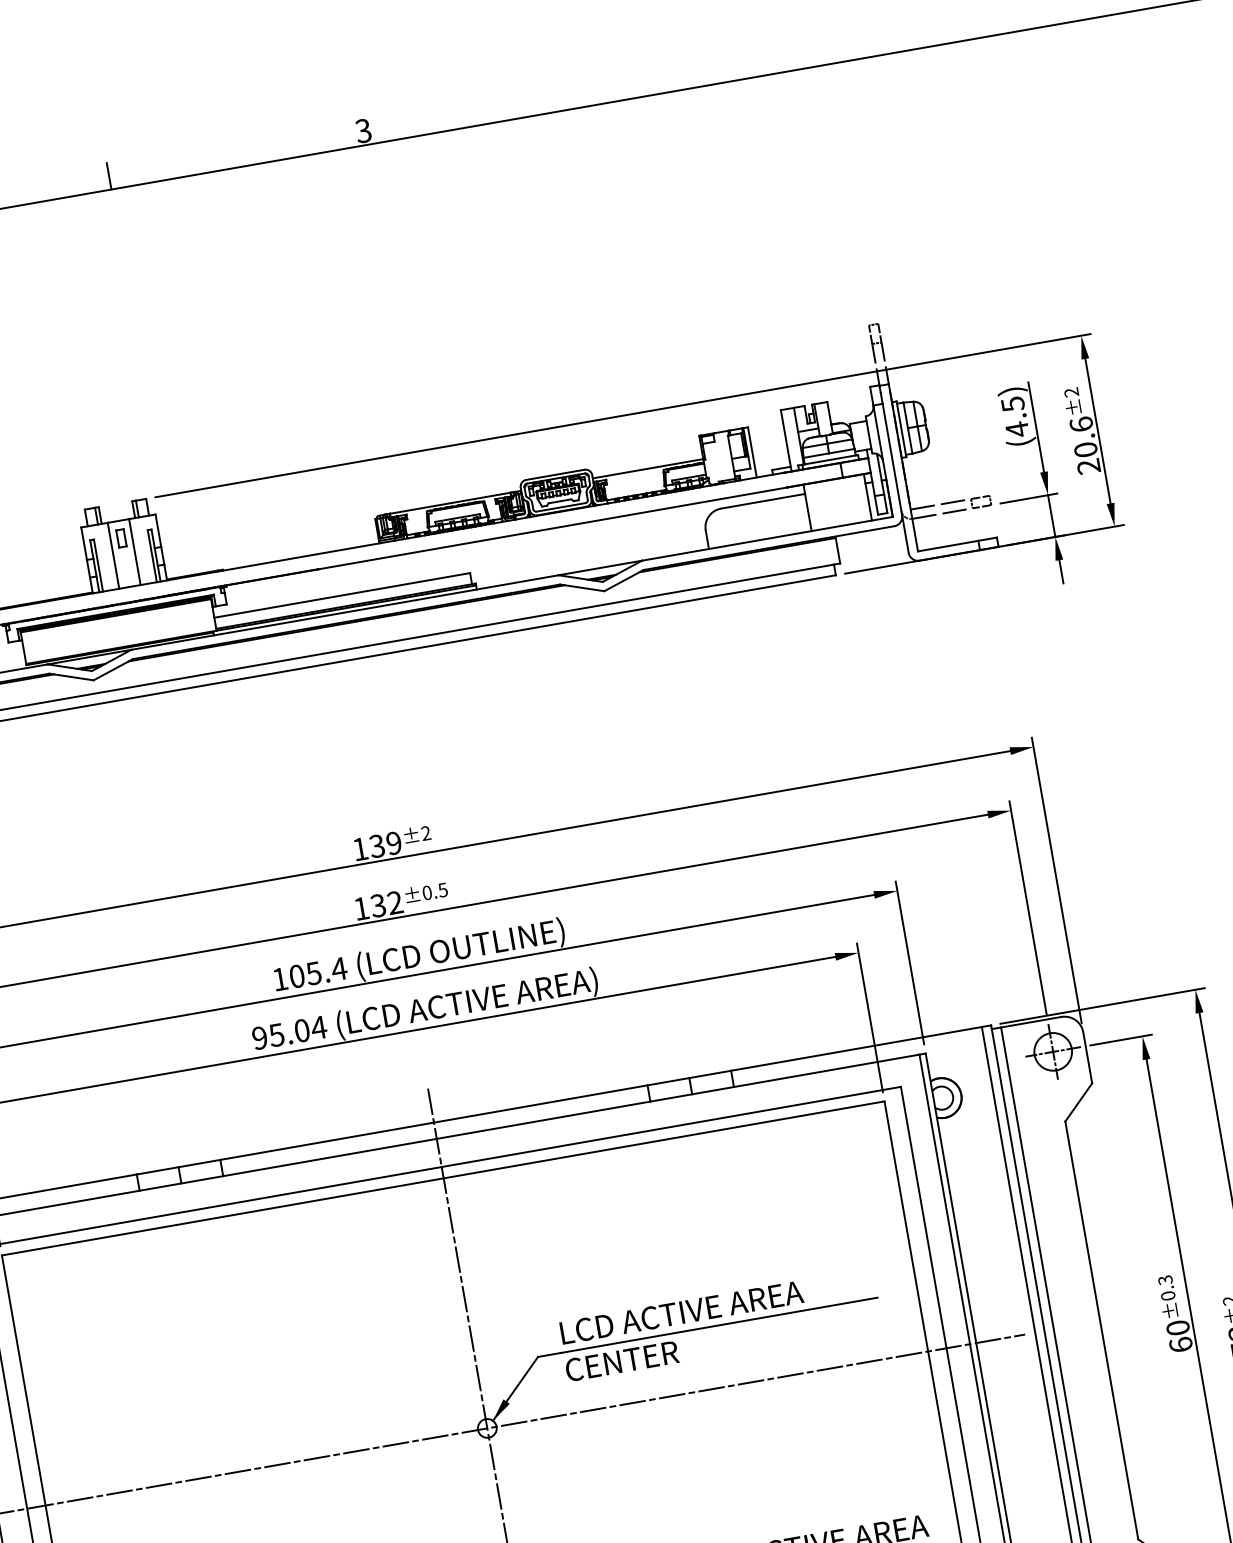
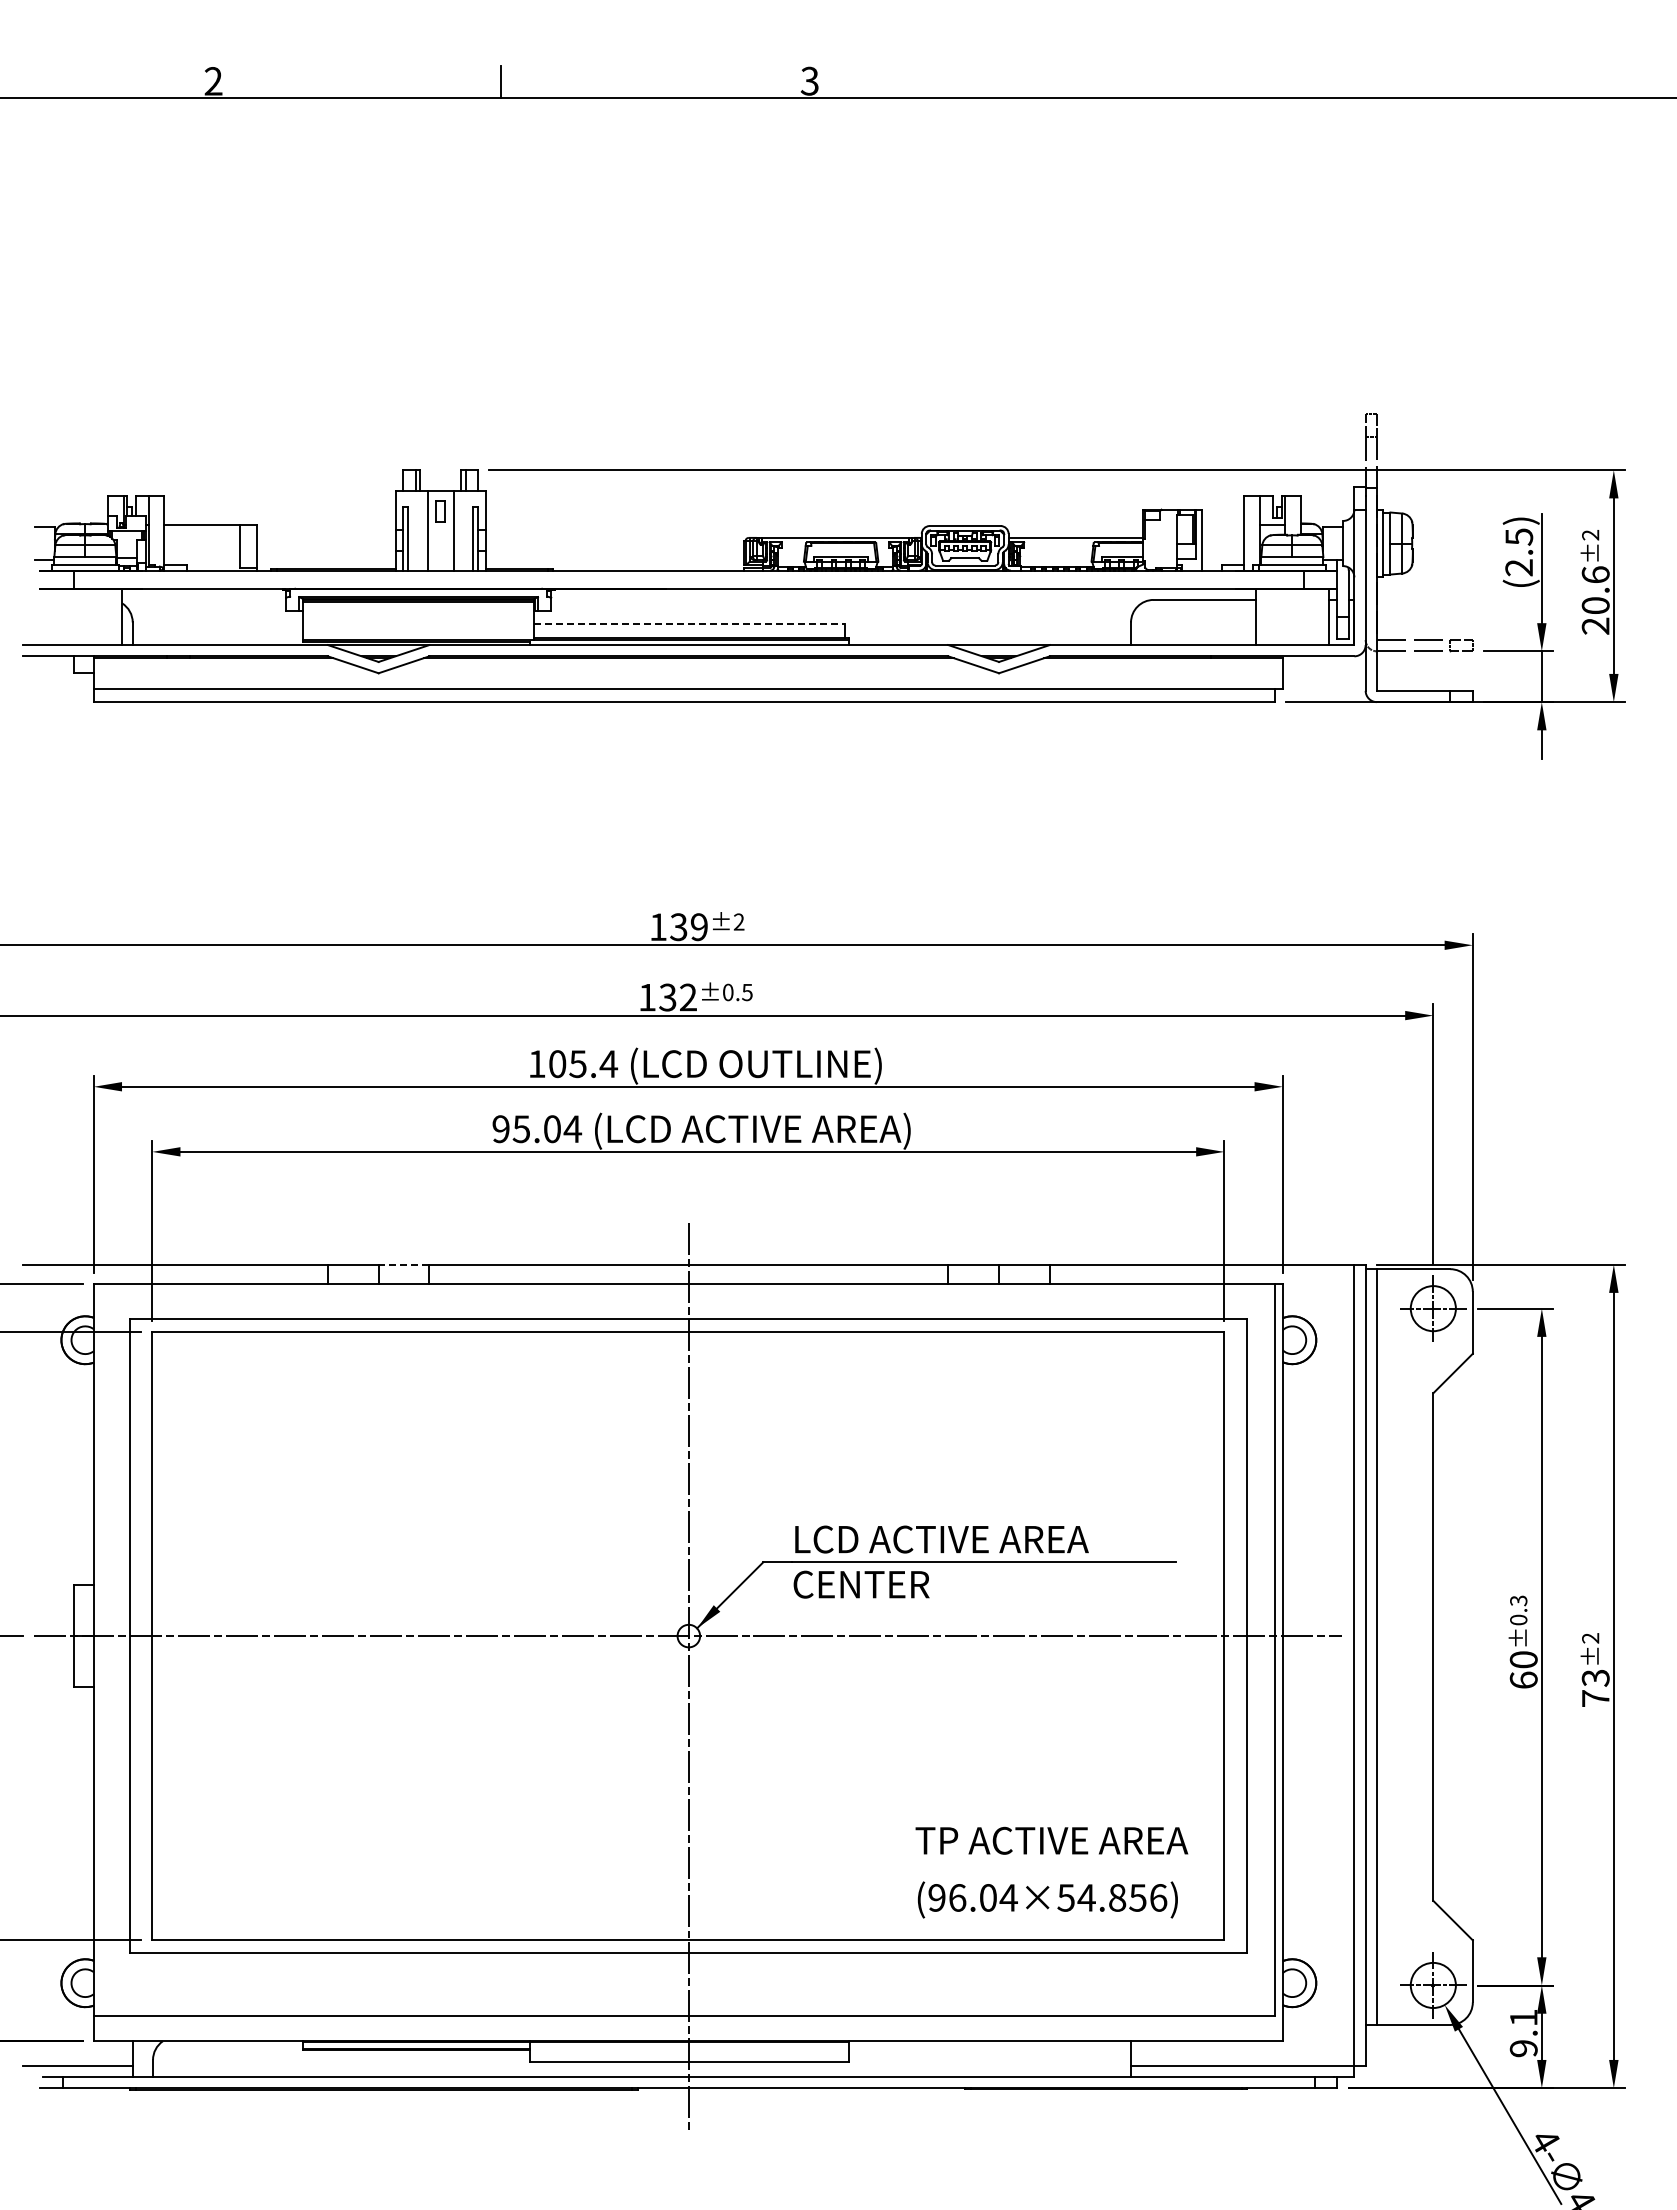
text: (1016, 429) -> (1518, 567), (4.5) -> (2.5)
line: (342, 595) -> (689, 624), solid -> dashed
line: (199, 1163) -> (403, 1264), solid -> dashed

